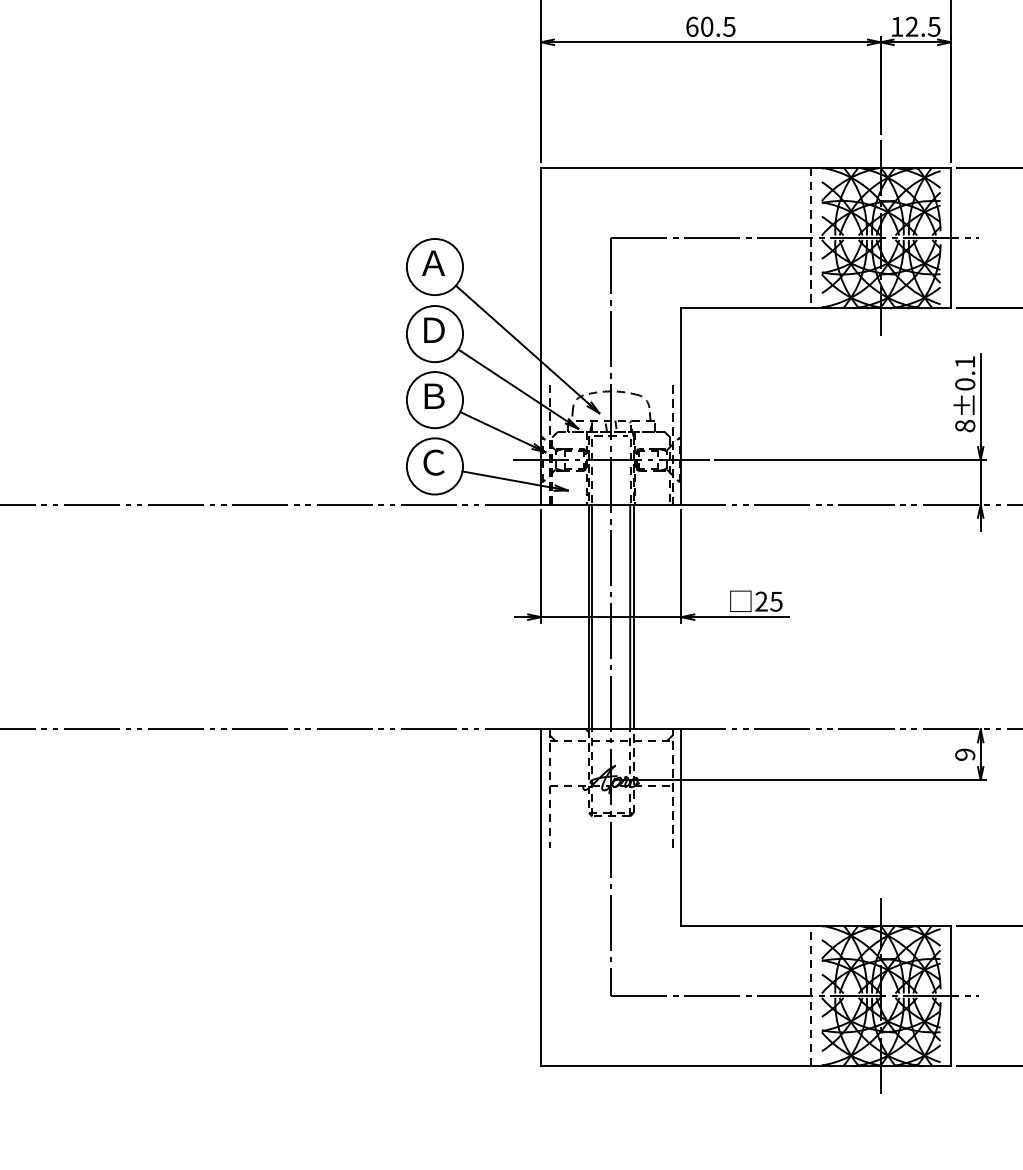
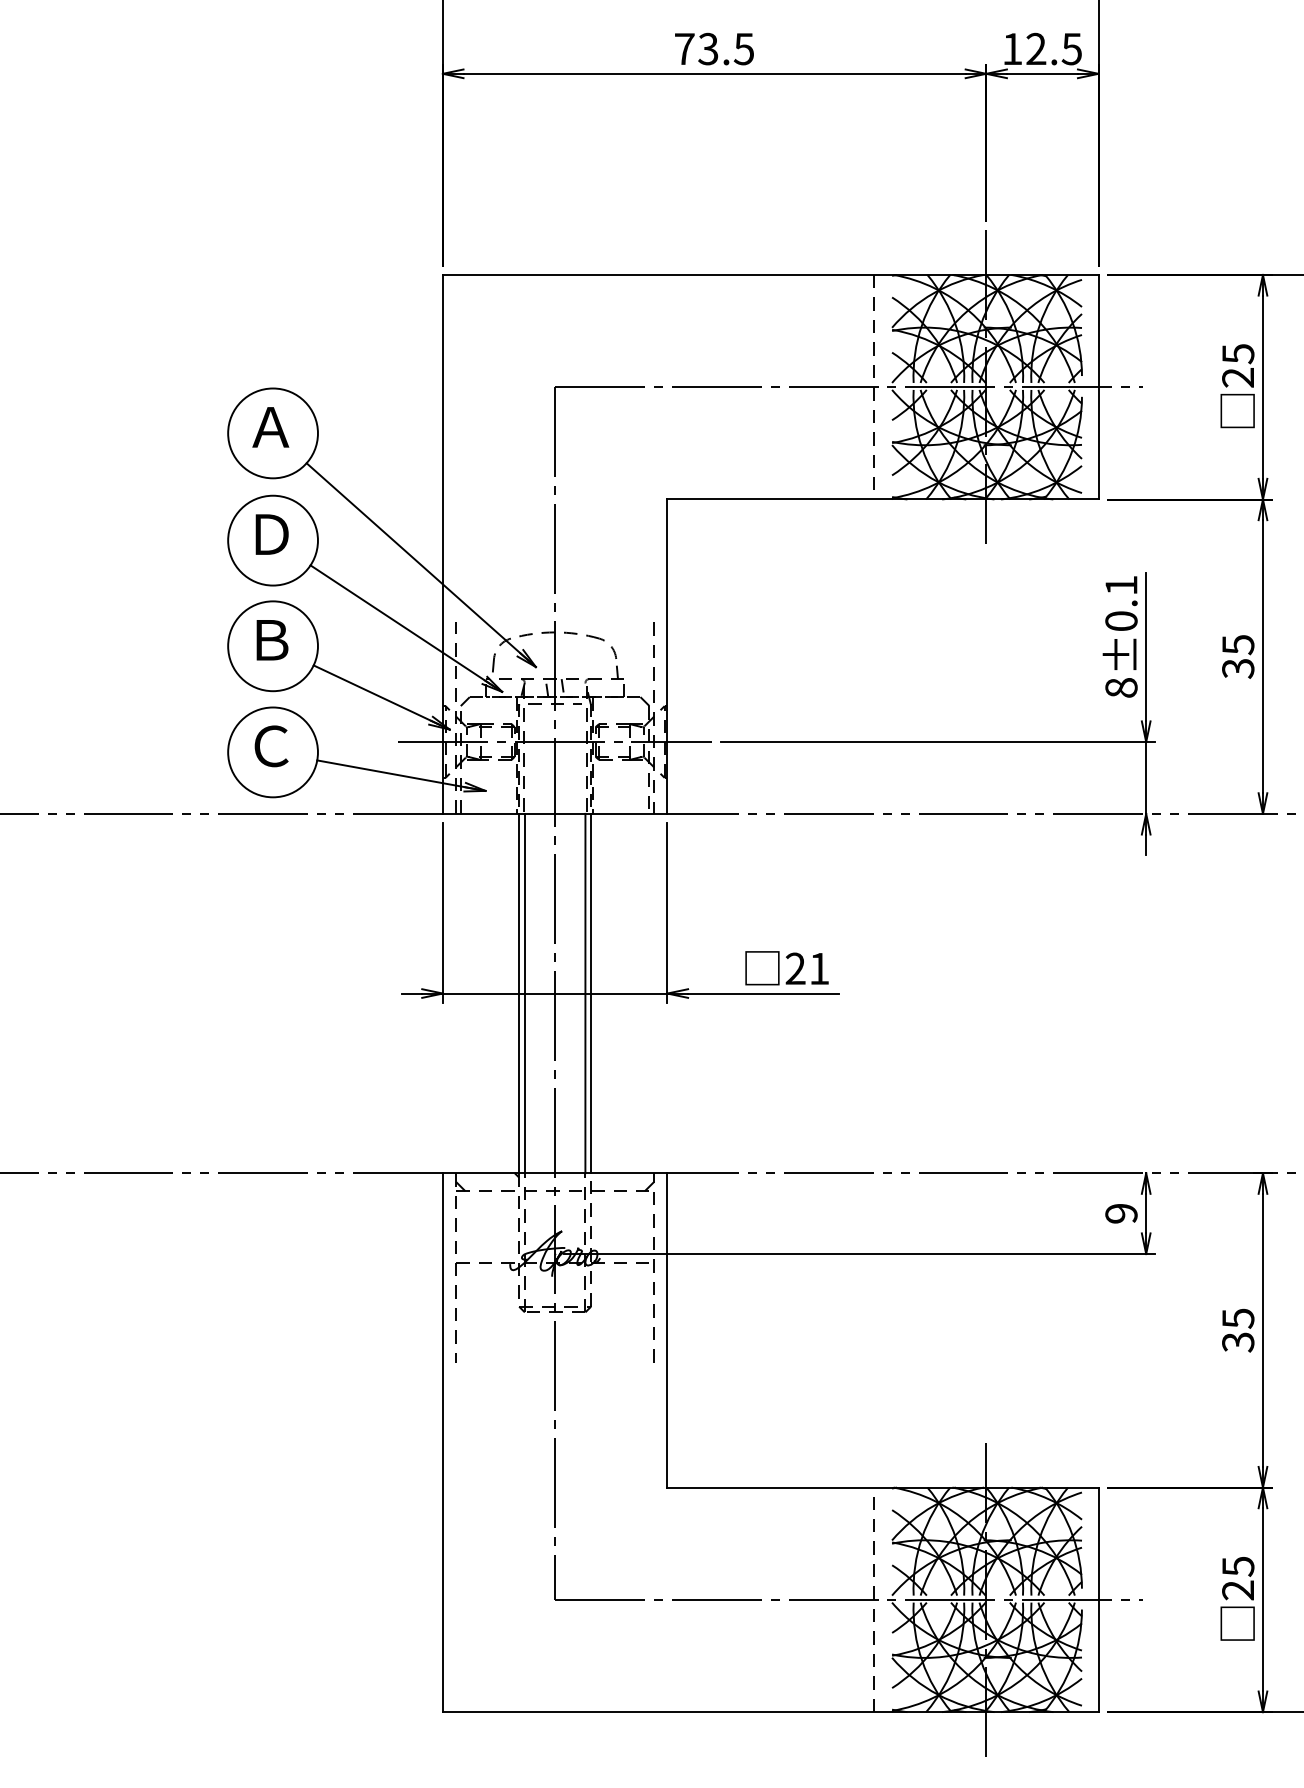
text: (699, 26) -> (696, 48), 60.5 -> 73.5
text: (776, 601) -> (819, 968), 25 -> 21

